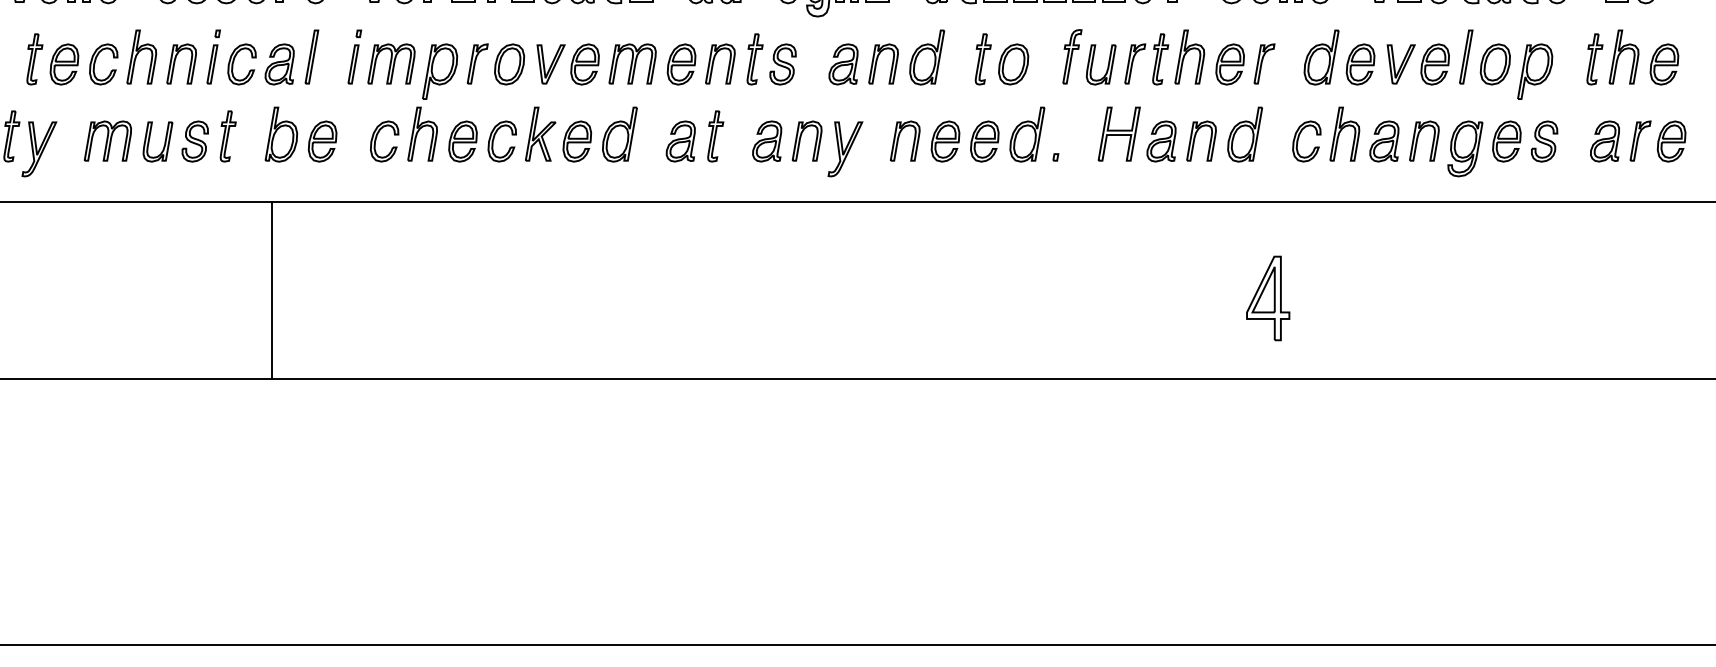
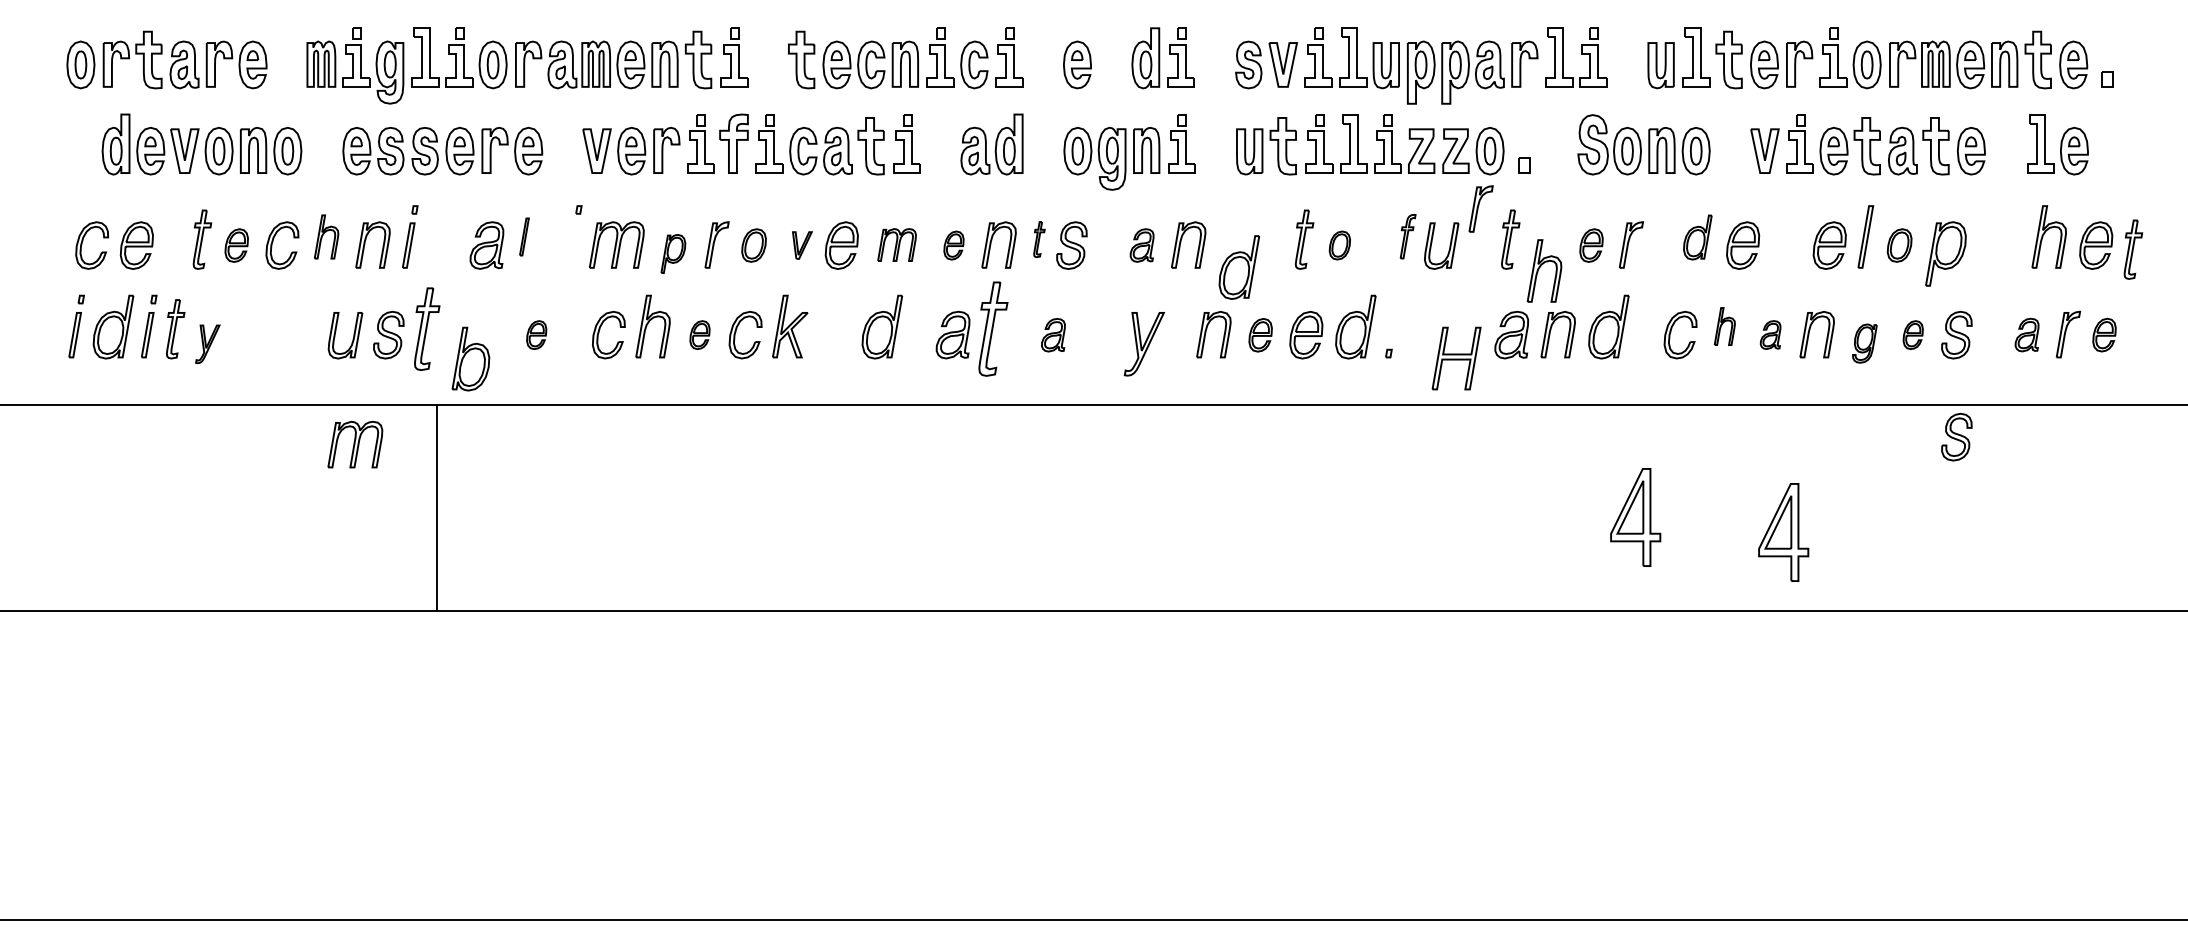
part: (141, 56) -> (326, 236), size x0.7
part: (312, 56) -> (524, 236), size x0.6
part: (1071, 56) -> (1407, 236), size x0.7
part: (1189, 56) -> (1544, 270), moved
part: (927, 57) -> (1239, 267), moved
part: (1321, 57) -> (1697, 237), size x0.7
part: (755, 59) -> (1039, 239), size x0.6
part: (1595, 59) -> (2133, 249), moved
part: (234, 60) -> (434, 241), removed
part: (632, 63) -> (896, 244), size x0.7
part: (1134, 63) -> (1480, 208), moved
part: (64, 64) -> (236, 245), size x0.7
part: (353, 64) -> (572, 245), removed
part: (509, 64) -> (753, 245), size x0.7
part: (551, 64) -> (802, 245), size x0.6
part: (681, 64) -> (953, 245), size x0.6
part: (842, 64) -> (1141, 245), size x0.7
part: (1013, 64) -> (1339, 245), size x0.6
part: (1230, 64) -> (1591, 245), size x0.7
part: (1401, 64) -> (1790, 245), removed
part: (1495, 64) -> (1899, 245), size x0.7
part: (440, 71) -> (673, 253), size x0.6
part: (281, 134) -> (470, 358), moved
part: (1119, 134) -> (1456, 358), moved
part: (1344, 134) -> (1724, 326), size x0.6
part: (227, 136) -> (426, 329), size x1.4
part: (715, 136) -> (993, 329), size x1.6
part: (108, 140) -> (355, 444), moved
part: (322, 140) -> (536, 334), size x0.6
part: (462, 140) -> (699, 334), size x0.6
part: (577, 140) -> (832, 334), removed
part: (800, 140) -> (1092, 333), removed
part: (1384, 140) -> (1770, 334), size x0.6
part: (1507, 140) -> (1913, 334), size x0.6
part: (1604, 140) -> (2026, 334), size x0.7
part: (1671, 140) -> (2104, 334), size x0.7
part: (767, 141) -> (1053, 335), size x0.7
part: (945, 141) -> (1260, 335), size x0.7
part: (1465, 148) -> (1864, 343), size x0.6
part: (39, 149) -> (207, 344), size x0.6
part: (1544, 228) -> (1956, 436), added
line: (272, 290) -> (437, 508), moved
part: (1395, 311) -> (1783, 532), added

